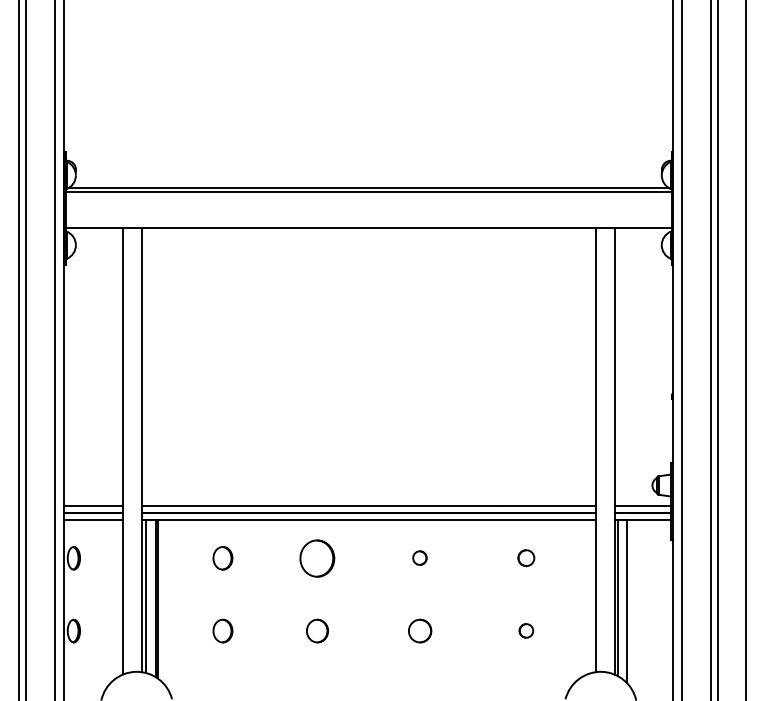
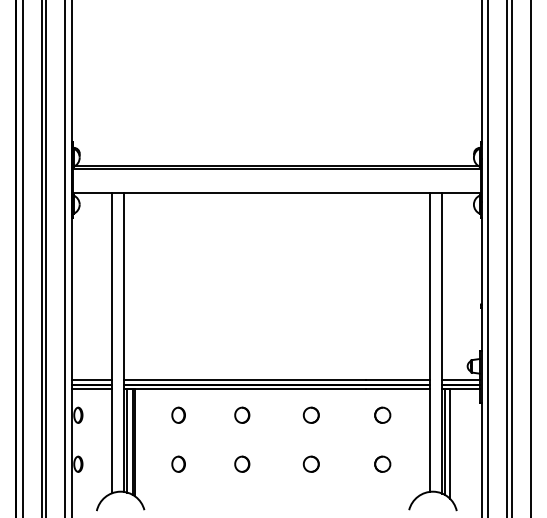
part: (317, 557) -> (242, 414), size x0.62
part: (418, 557) -> (310, 414), size x1.67
circle: (525, 557) -> (382, 414), size x1.43
circle: (525, 629) -> (382, 463), size x1.67

